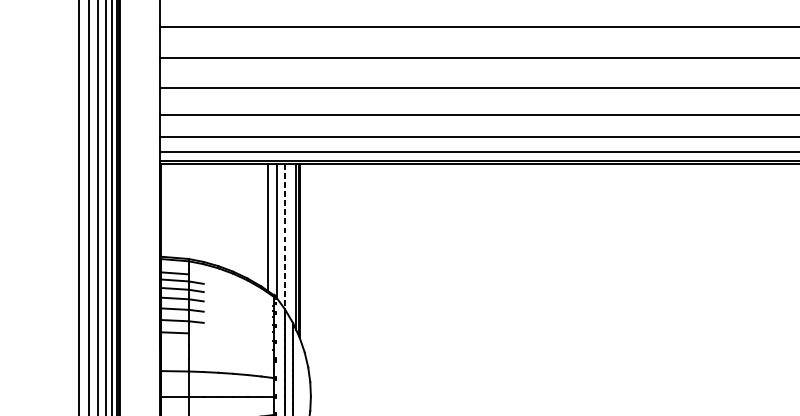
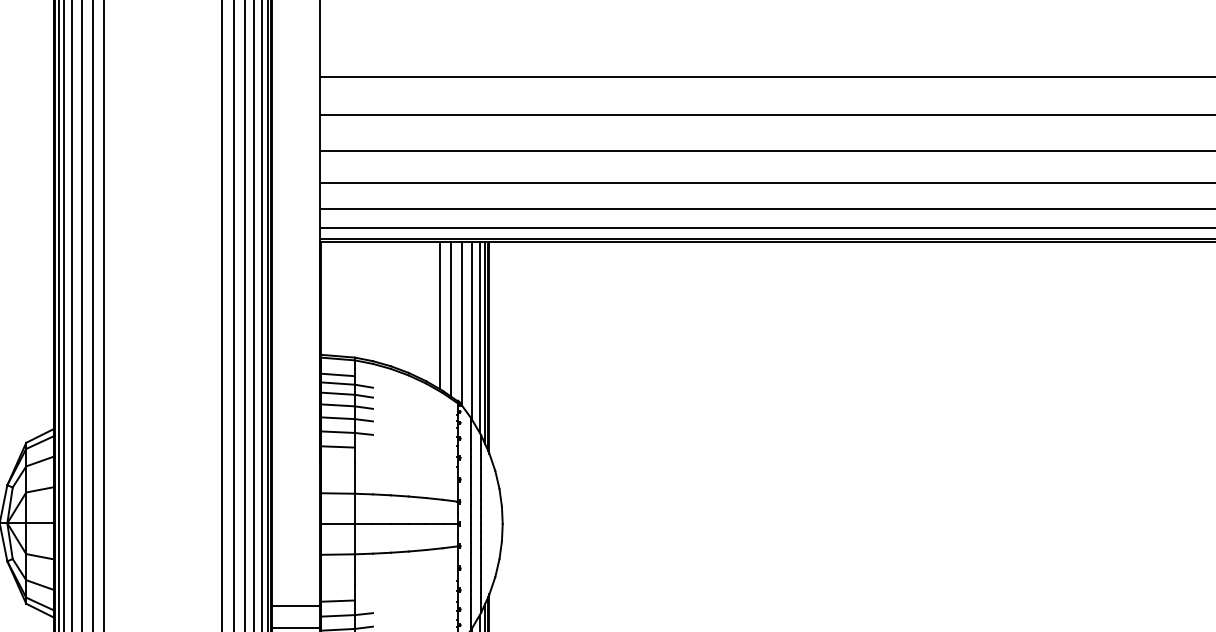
line: (258, 224) -> (439, 315), added
line: (285, 237) -> (471, 331), dashed -> solid
line: (291, 242) -> (479, 337), added

